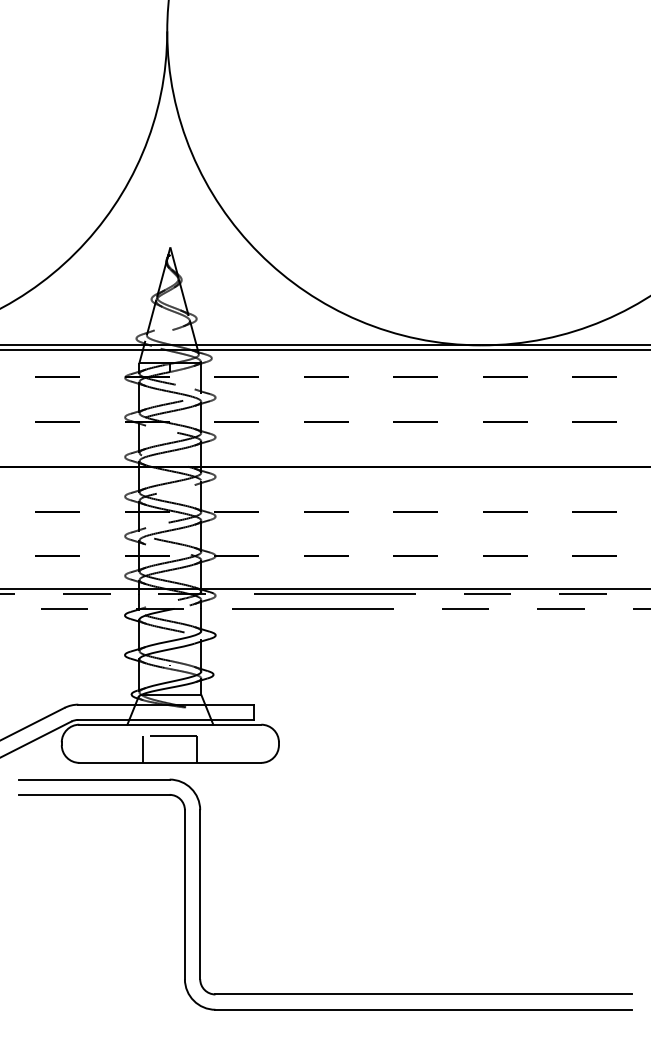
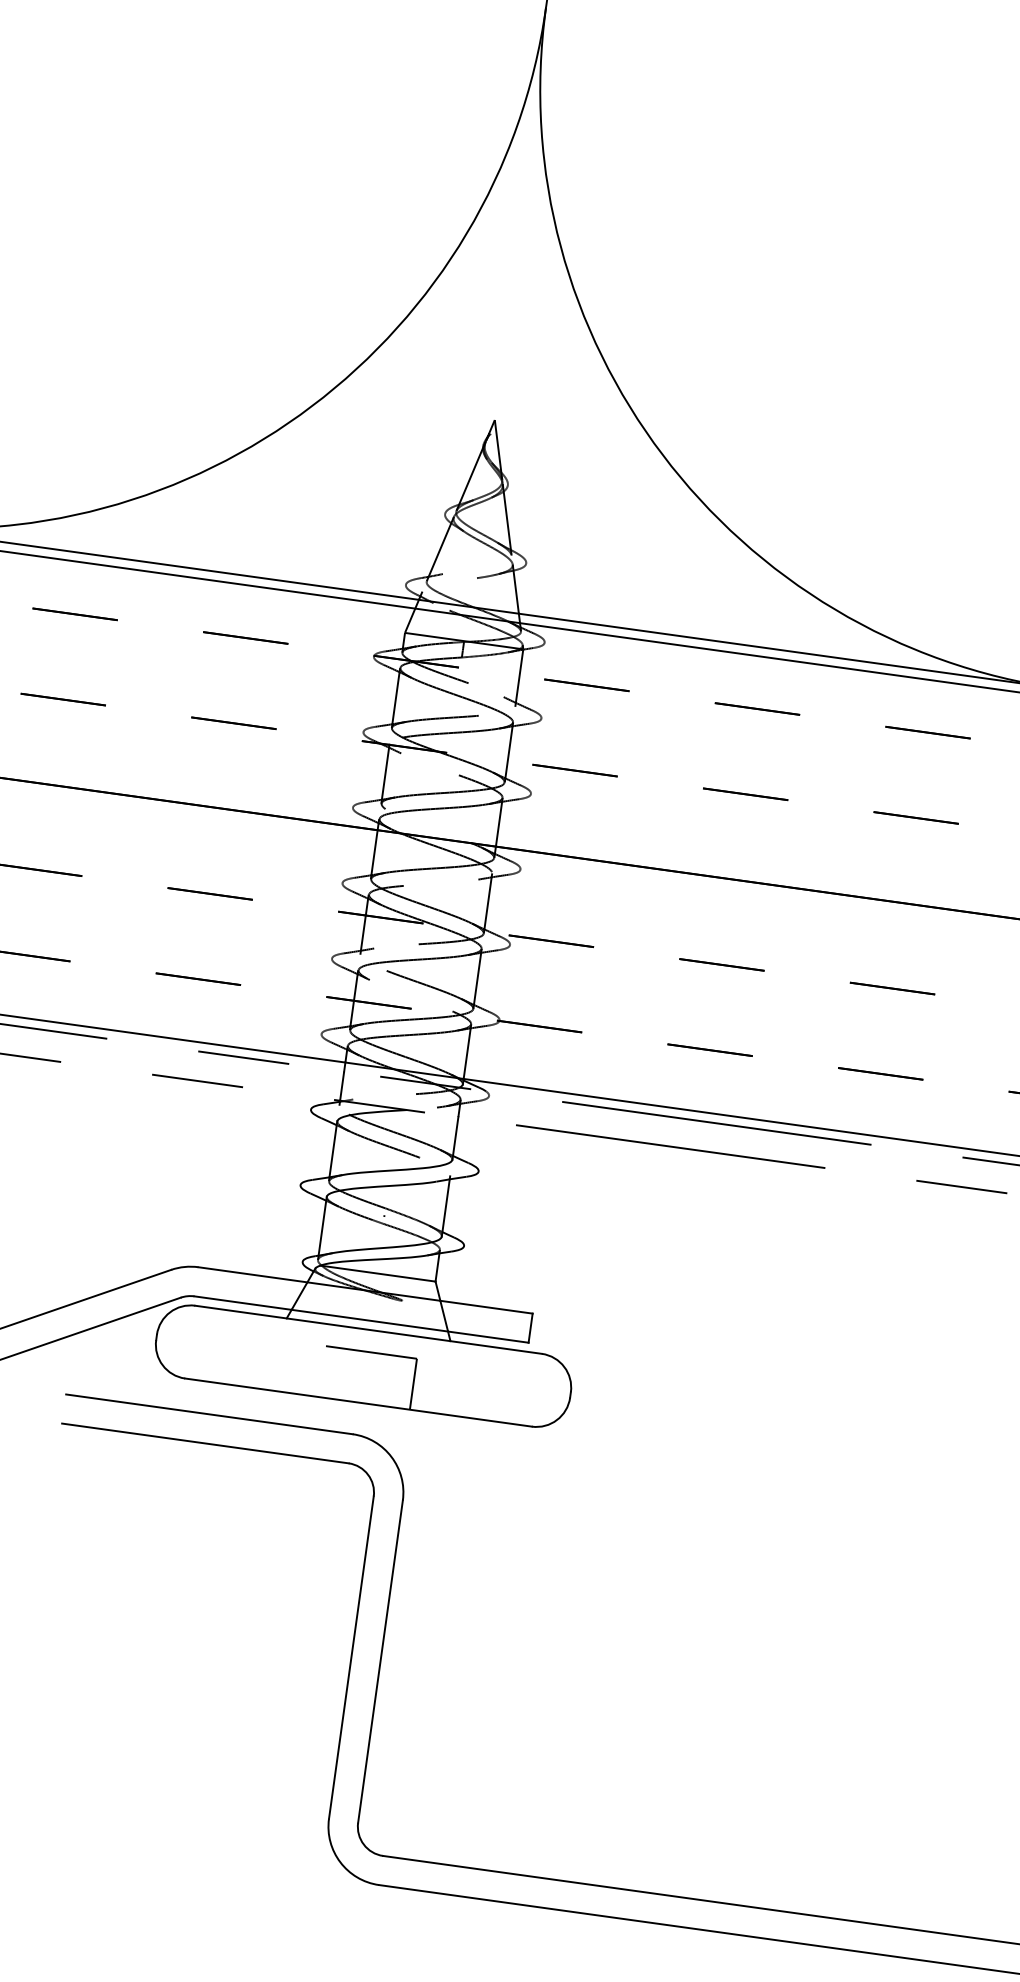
line: (143, 749) -> (310, 1369), removed

